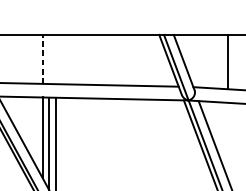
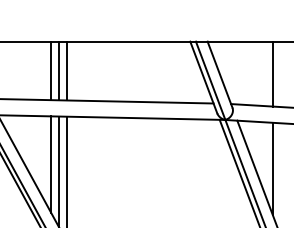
line: (42, 59) -> (50, 70), dashed -> solid
line: (49, 59) -> (59, 70), added
line: (56, 59) -> (67, 70), added
line: (228, 141) -> (272, 168), added

